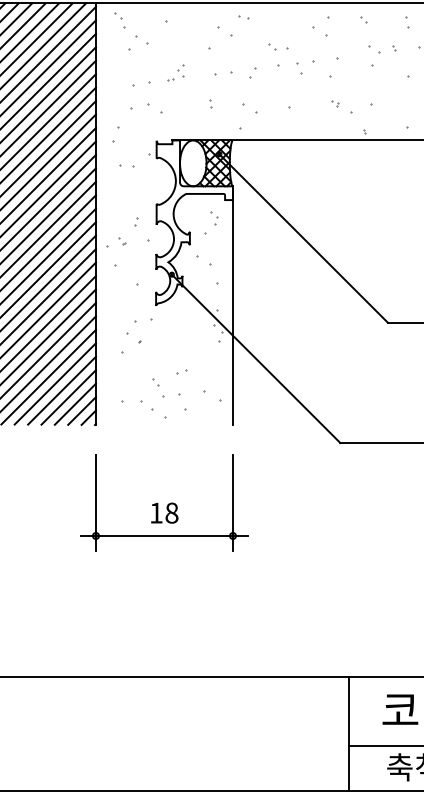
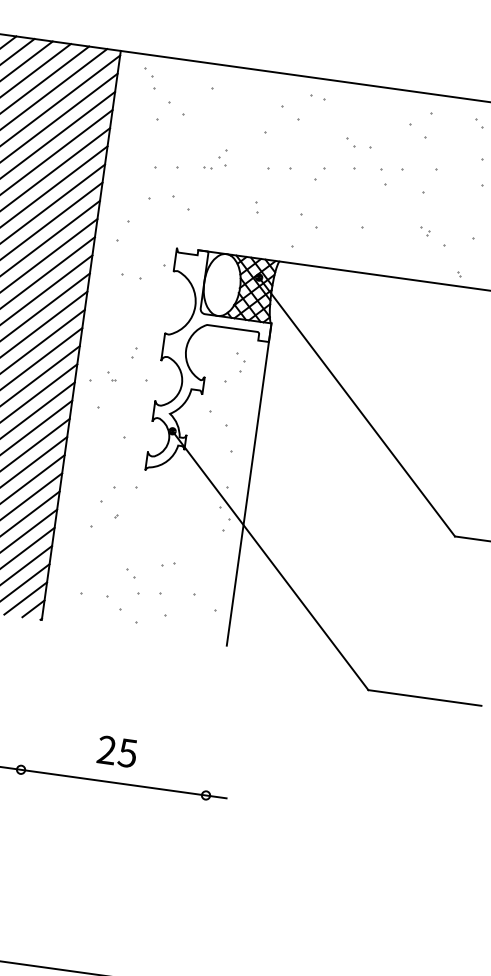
line: (95, 503) -> (26, 725), removed
line: (232, 503) -> (211, 751), removed
text: (164, 512) -> (117, 750), 18 -> 25

